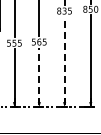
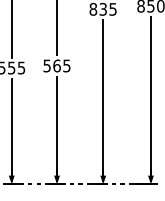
line: (64, 60) -> (103, 99), dashed -> solid
line: (39, 76) -> (57, 128), dashed -> solid

